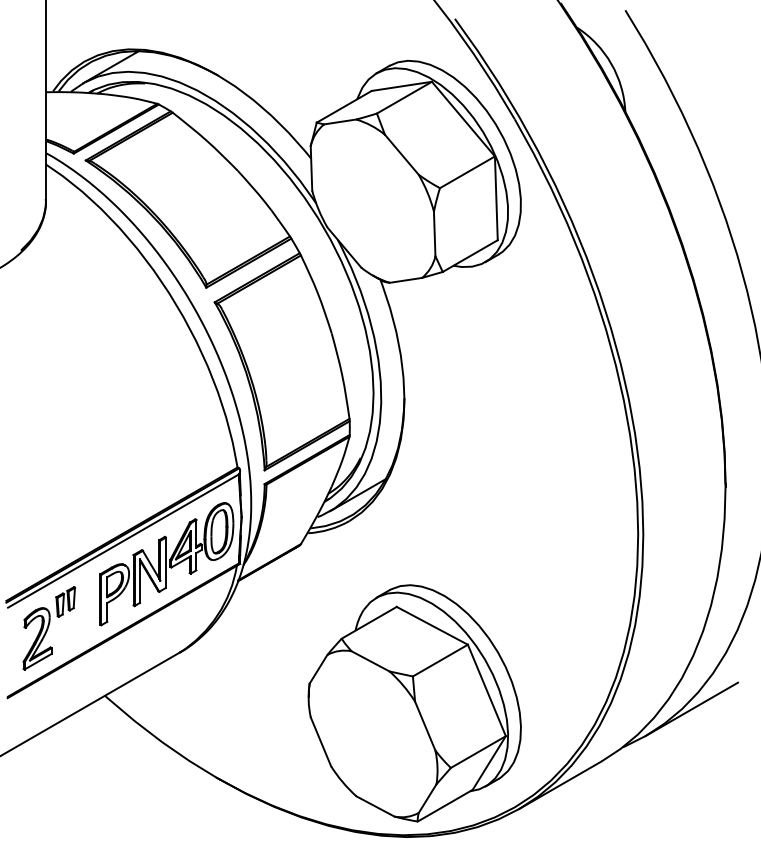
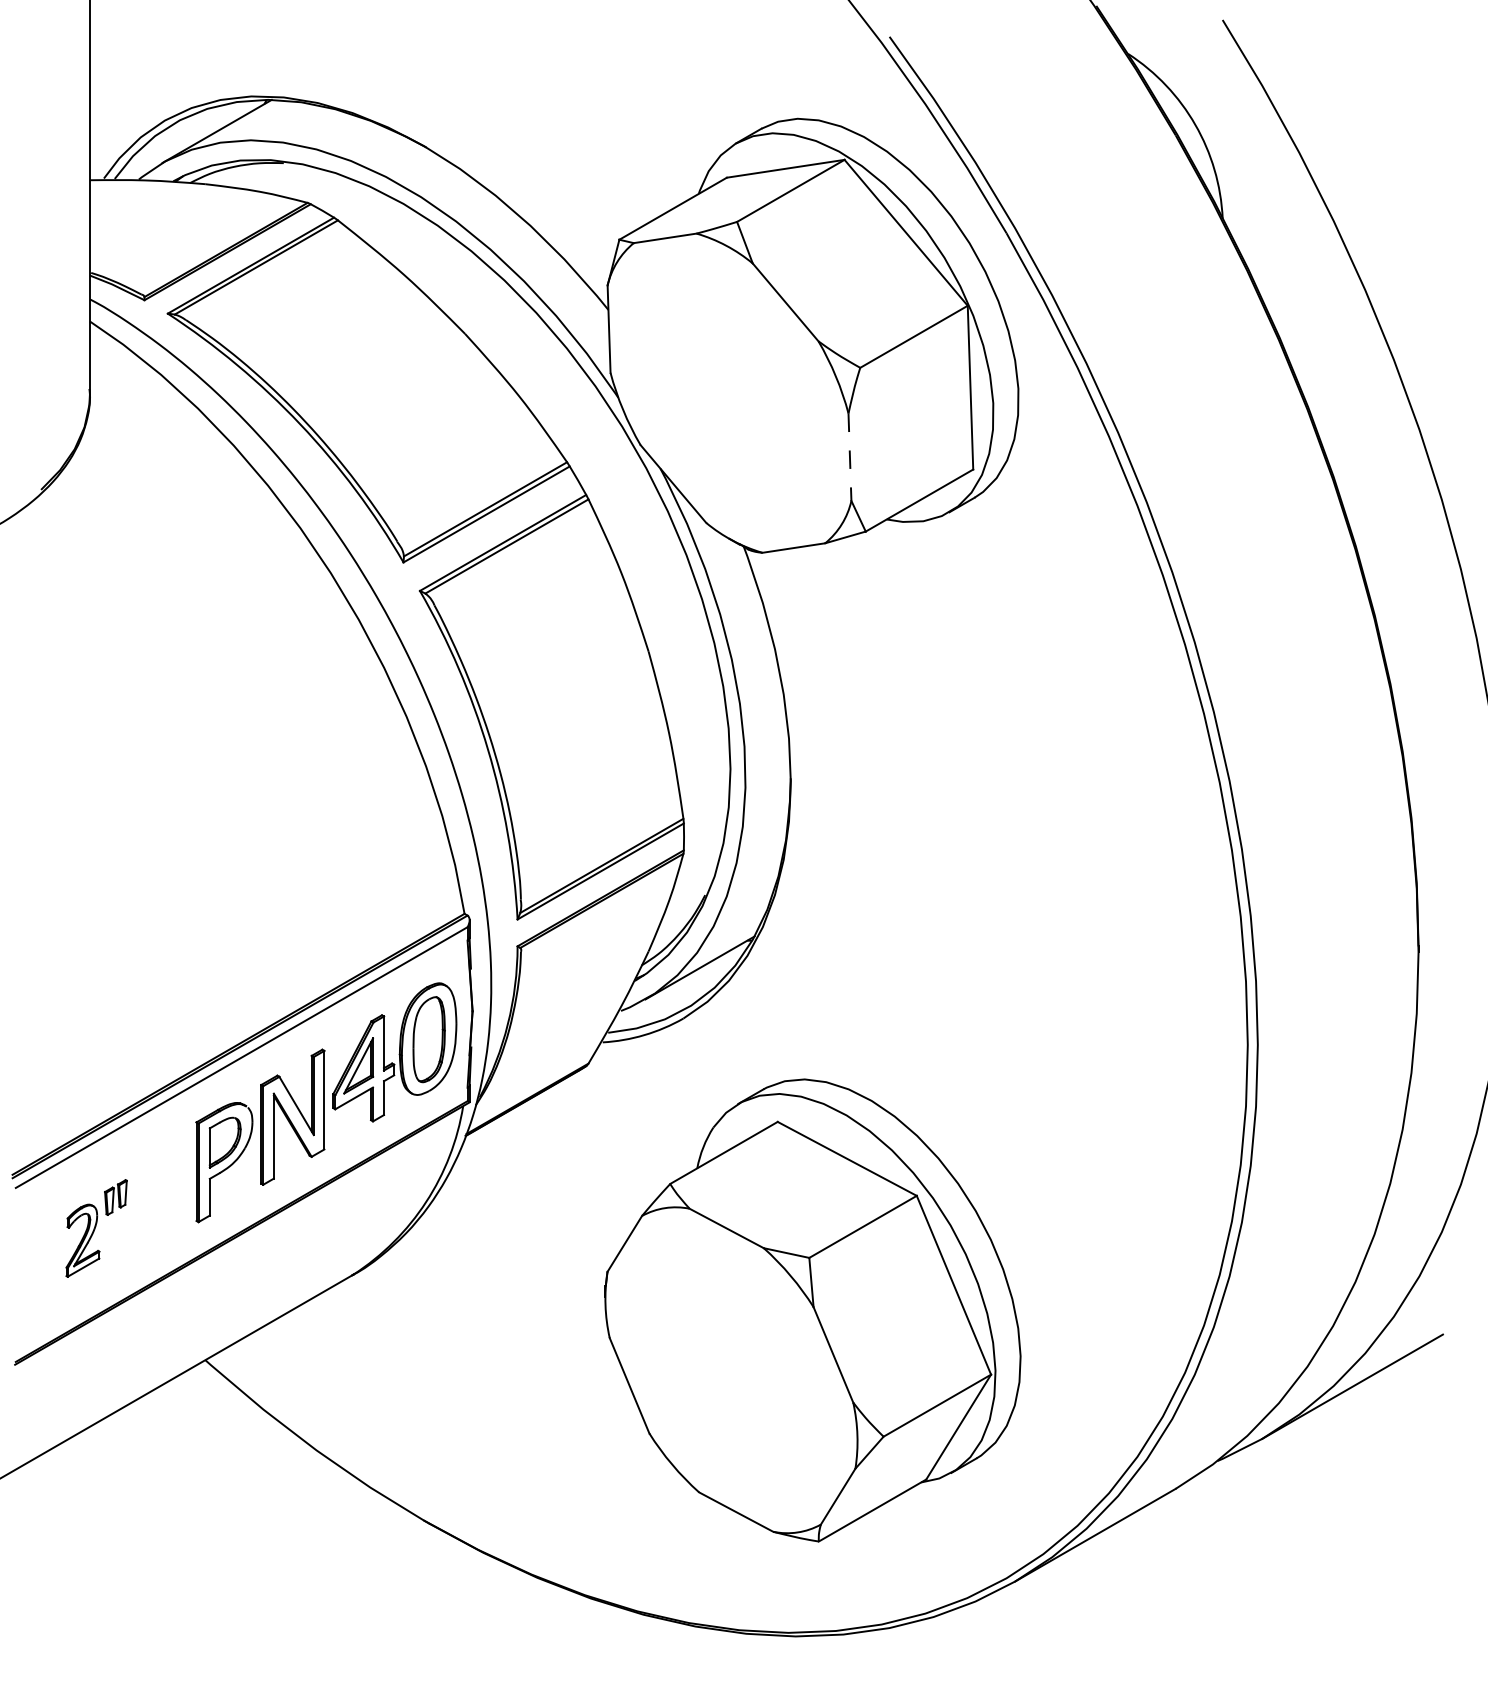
line: (434, 234) -> (849, 458), solid -> dashed
part: (49, 628) -> (96, 1228), size x0.6
part: (414, 703) -> (812, 1310), moved

